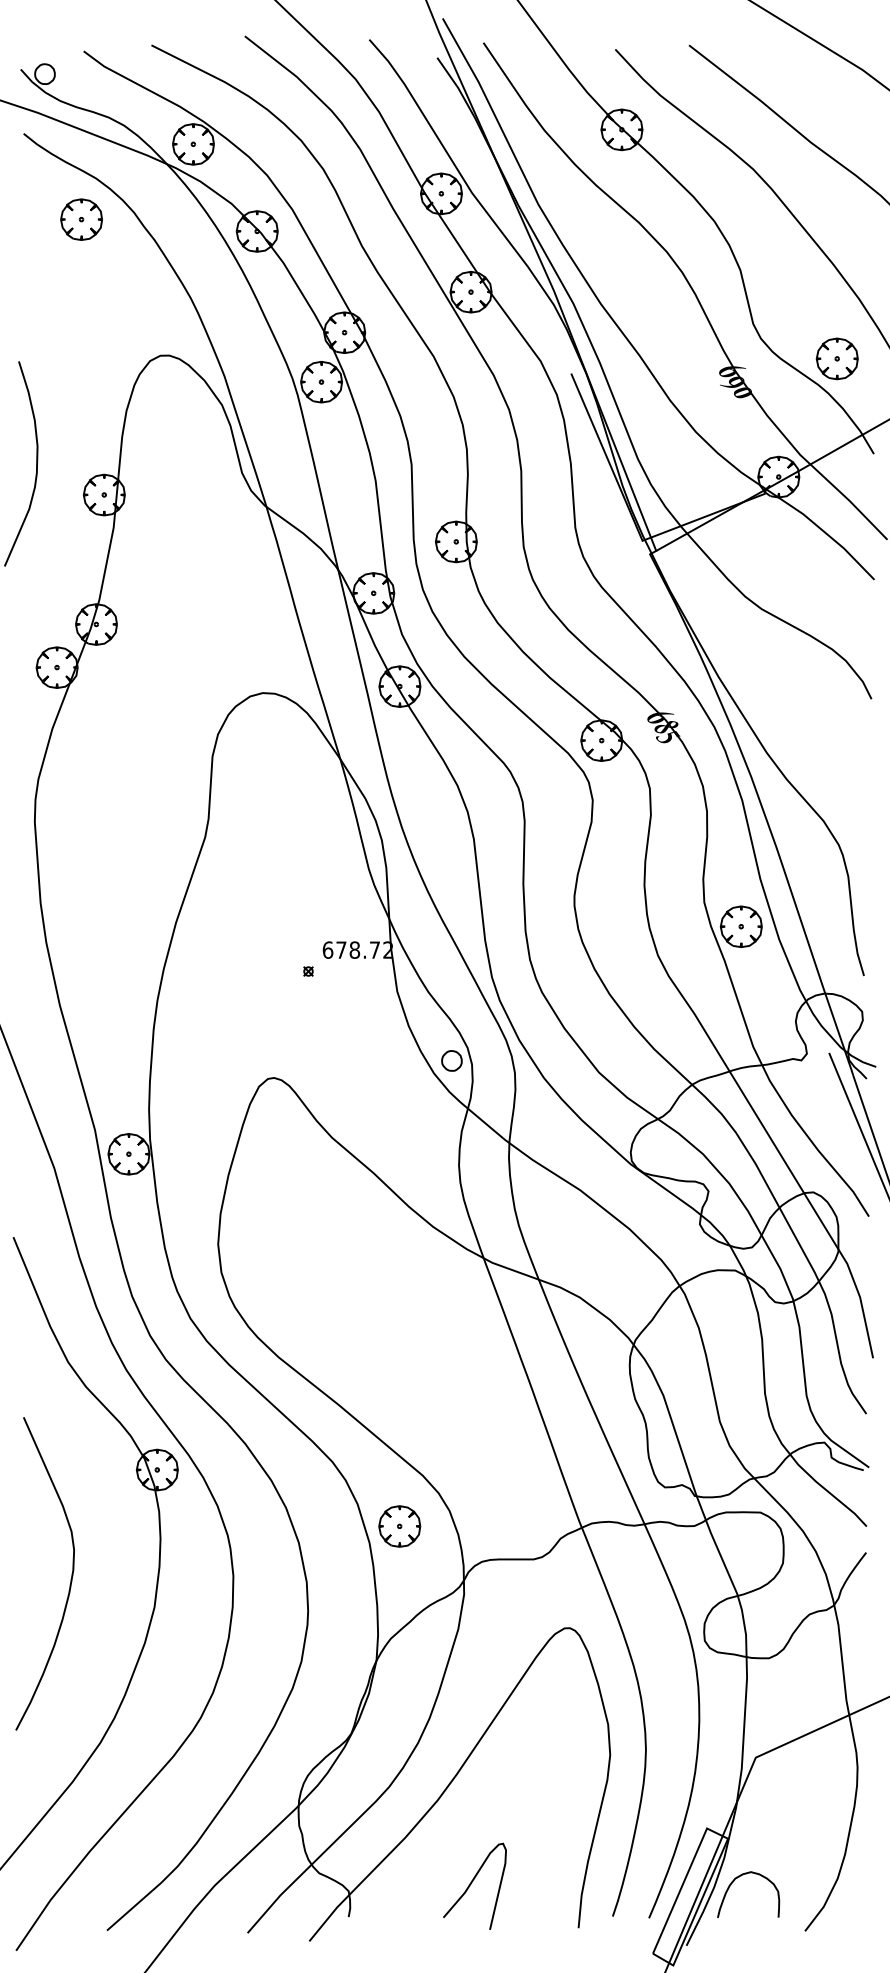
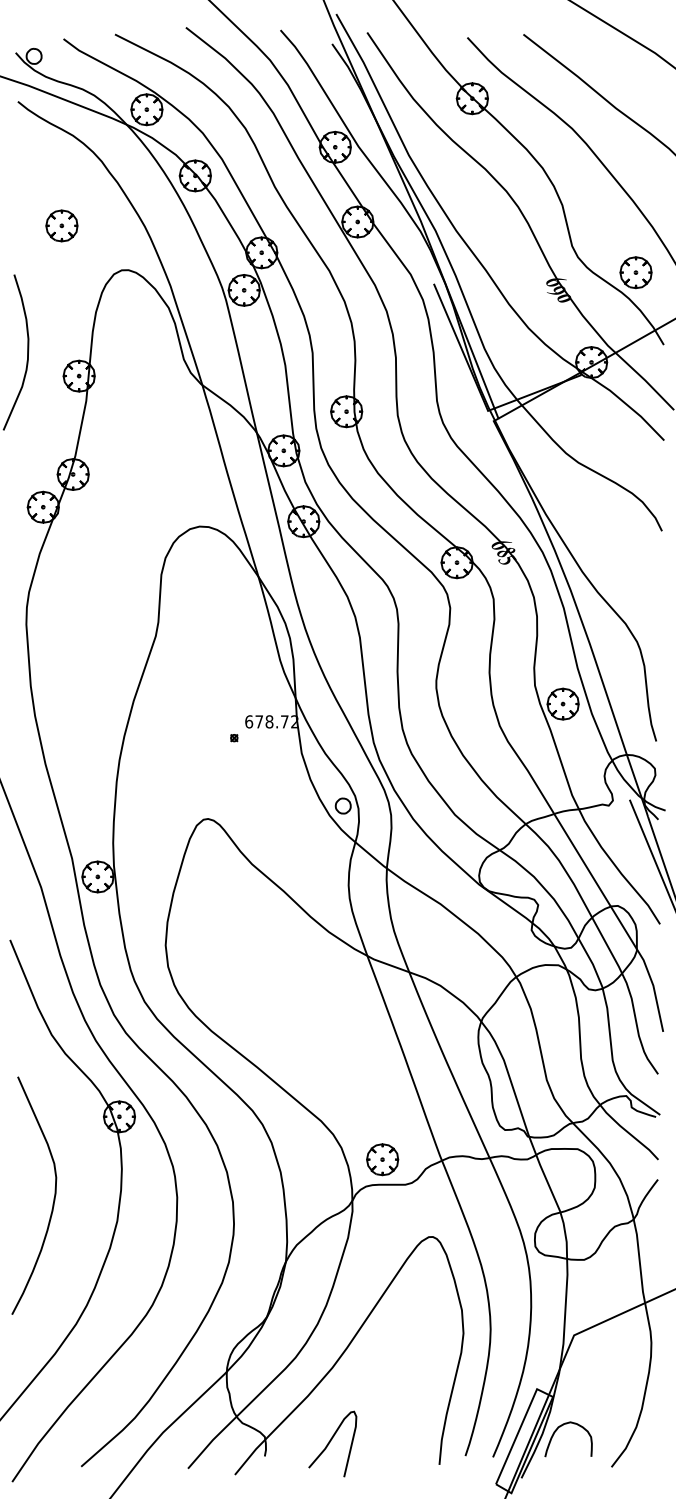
part: (81, 219) -> (61, 225), moved
part: (399, 1526) -> (382, 1159), moved
curve: (473, 1882) -> (331, 1441), moved

